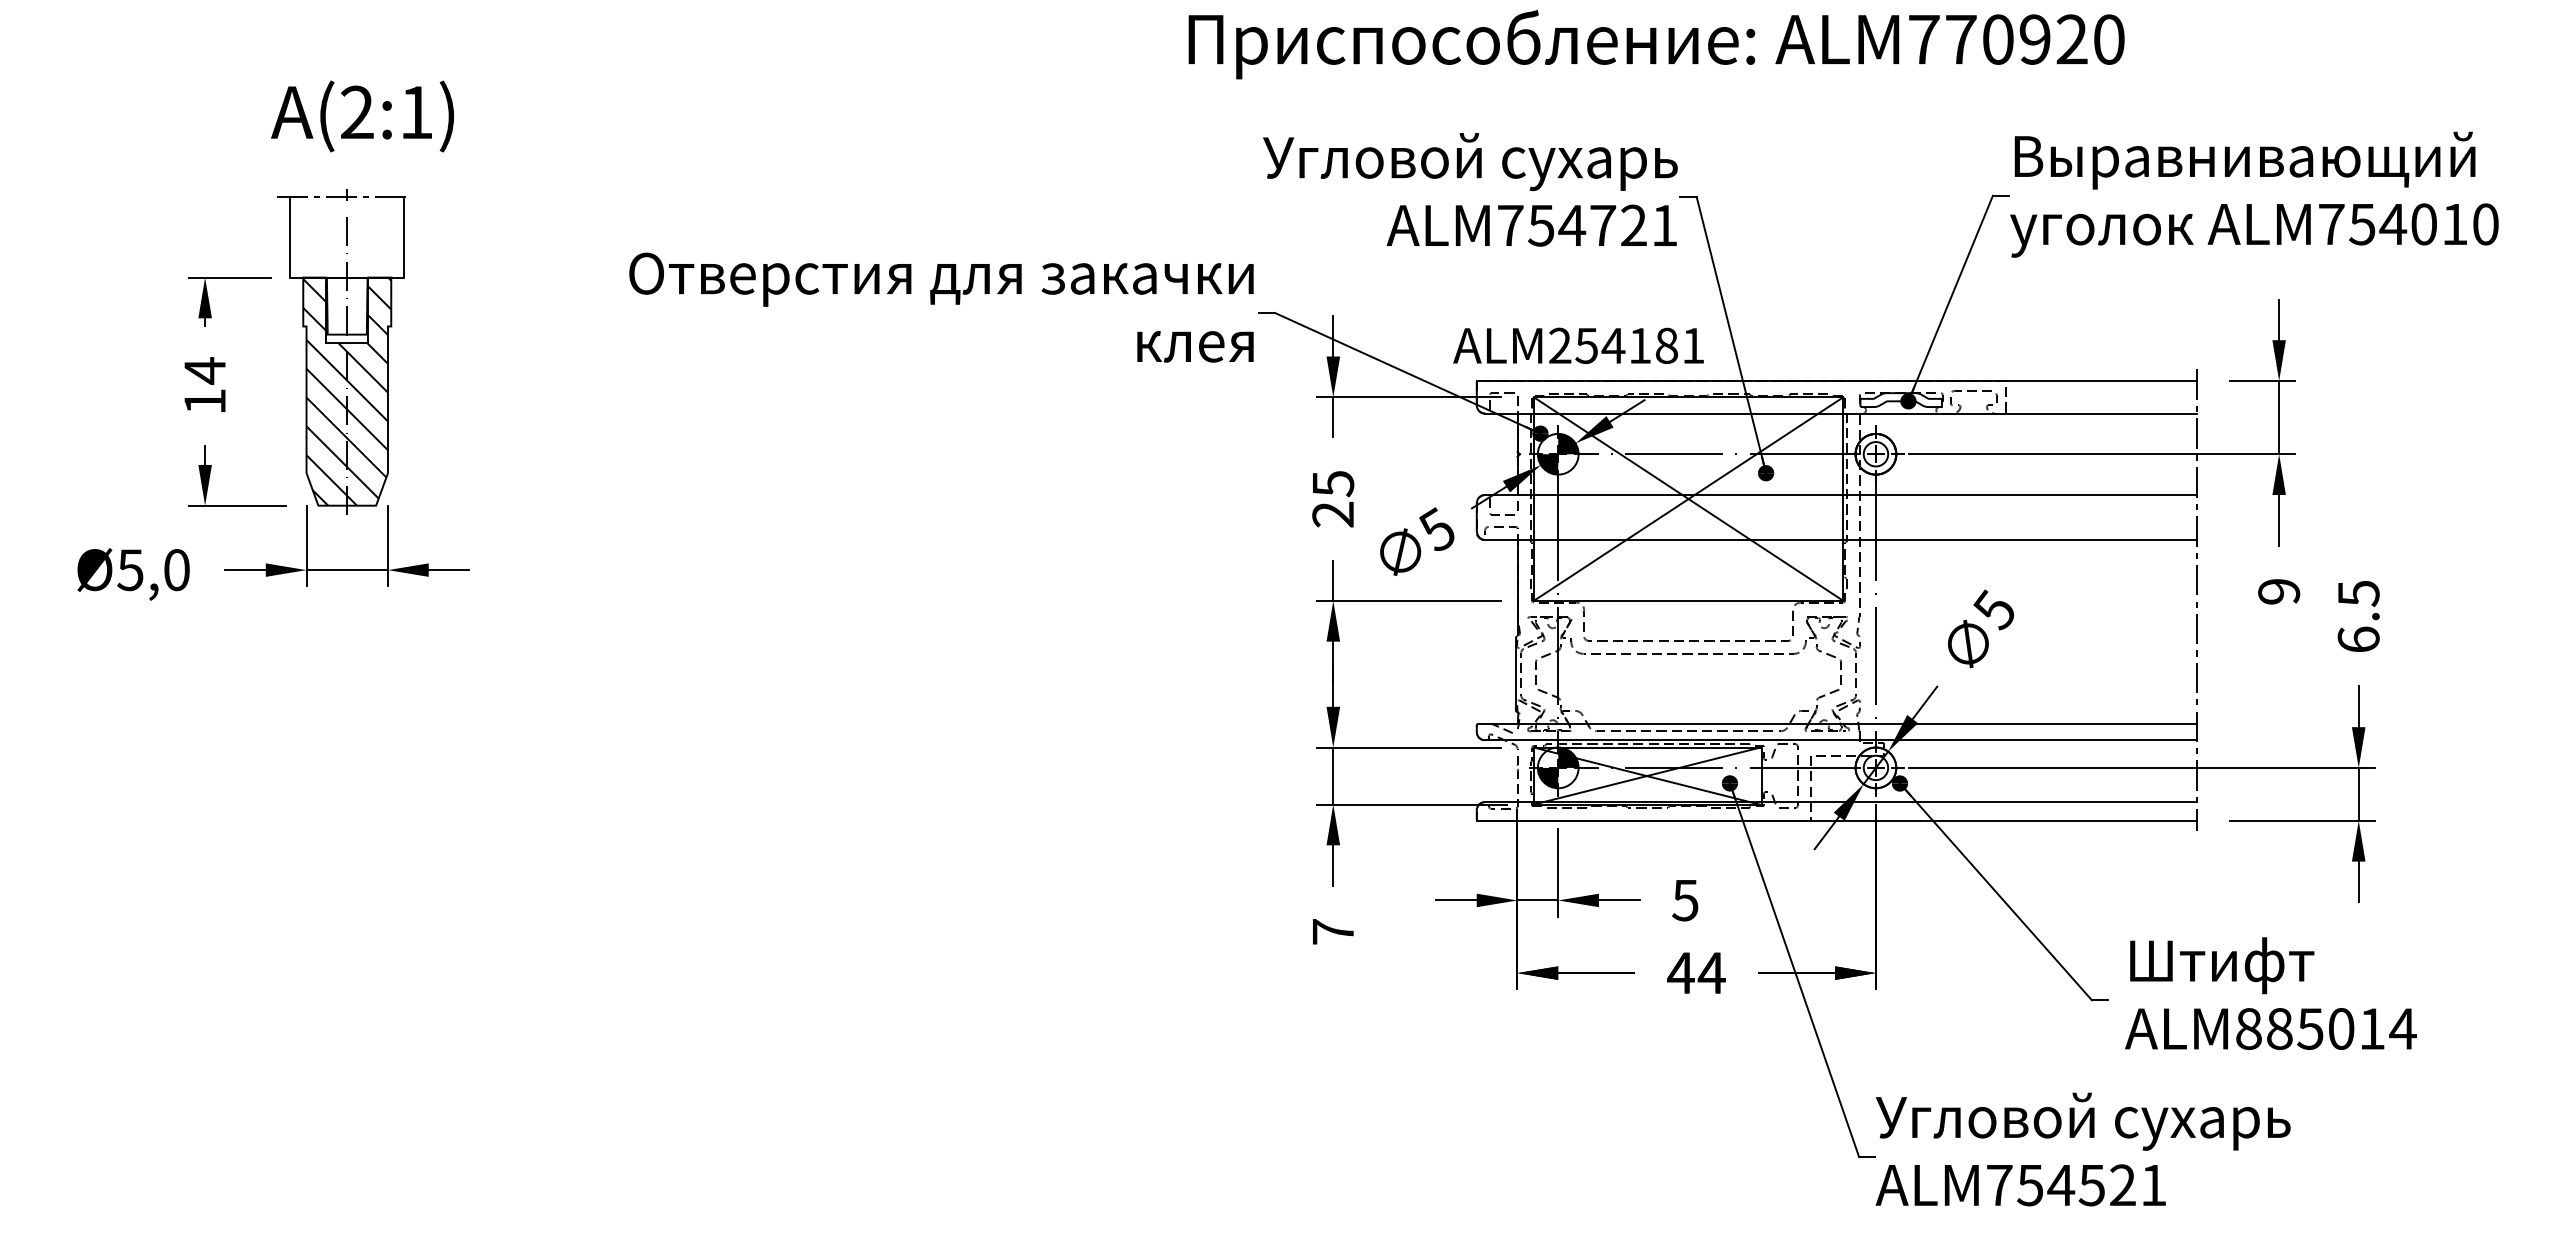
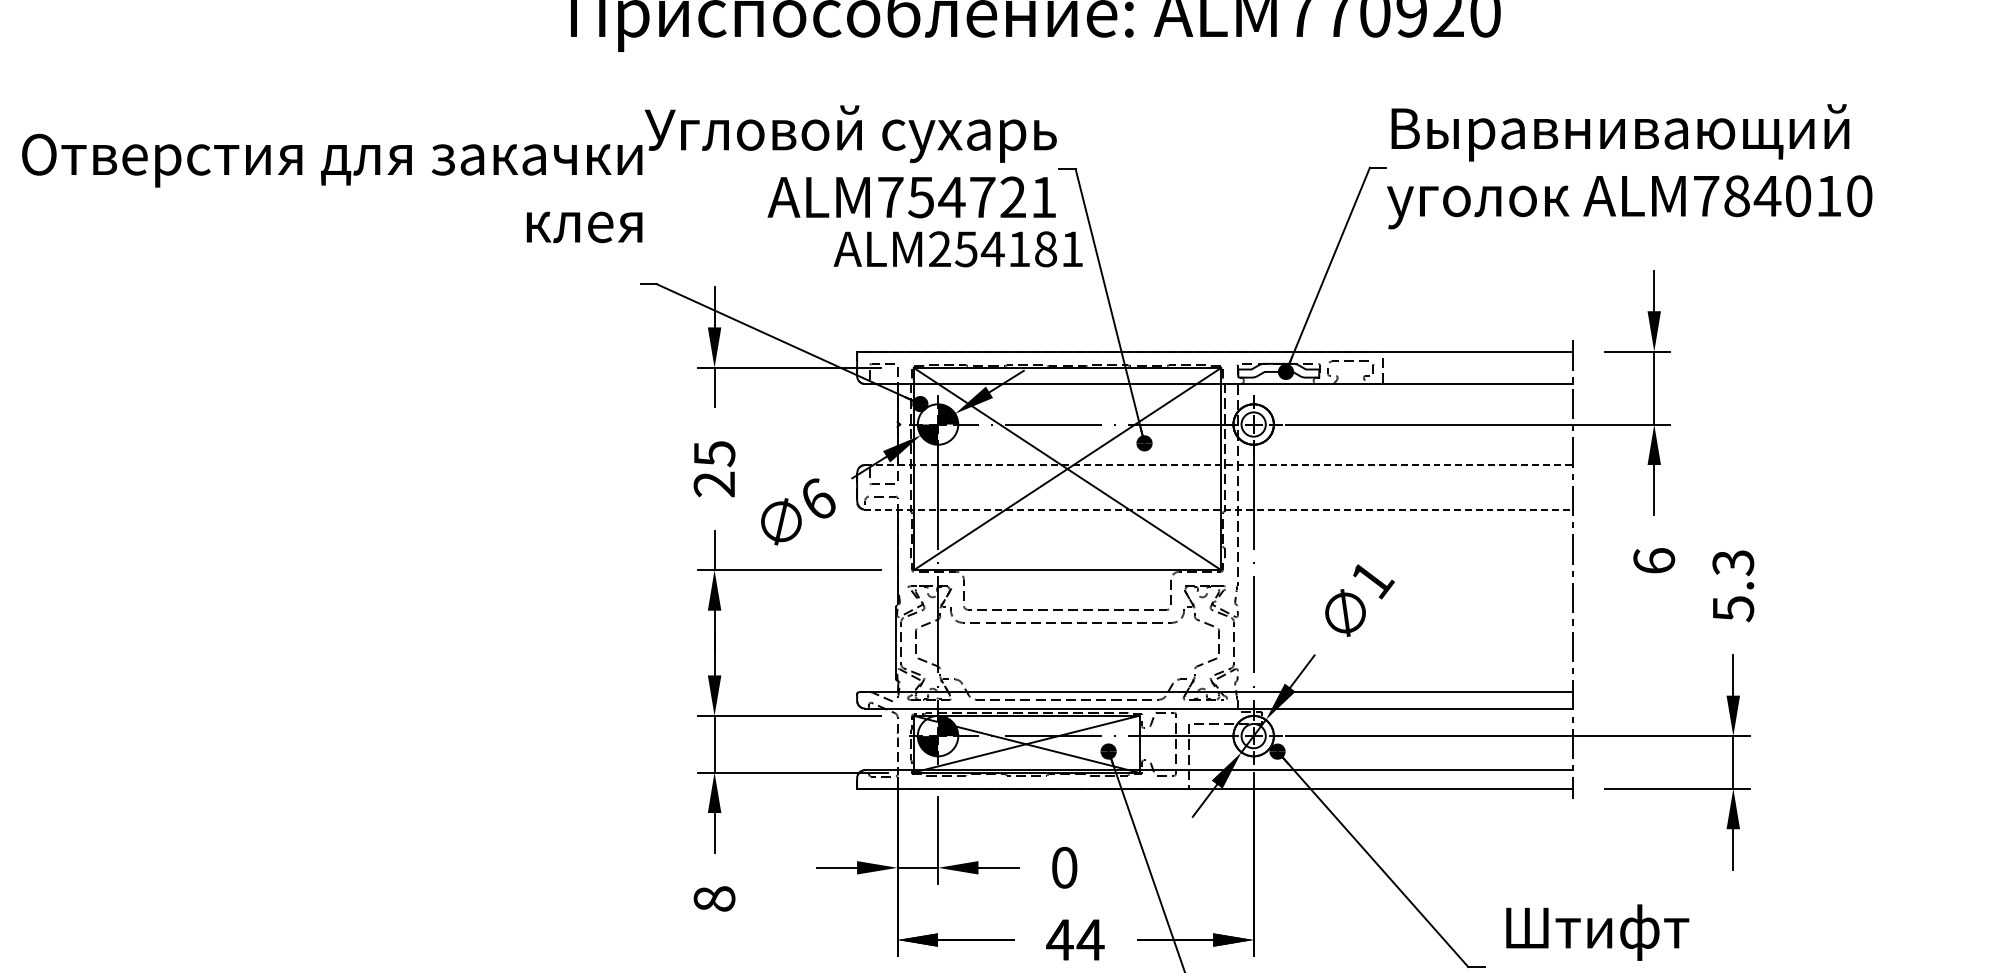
text: (2362, 224) -> (1737, 196), ALM754010 -> ALM784010
text: (941, 307) -> (332, 188), moved
text: (1578, 345) -> (958, 248), moved
line: (1841, 495) -> (1219, 465), solid -> dashed
text: (1437, 528) -> (818, 498), 5 -> 6
line: (1840, 539) -> (1218, 509), solid -> dashed
text: (2279, 591) -> (1654, 560), 9 -> 6
text: (1995, 609) -> (1372, 578), 5 -> 1
text: (2358, 617) -> (1733, 586), 6.5 -> 5.3
text: (1685, 900) -> (1064, 867), 5 -> 0
text: (1333, 931) -> (714, 898), 7 -> 8

